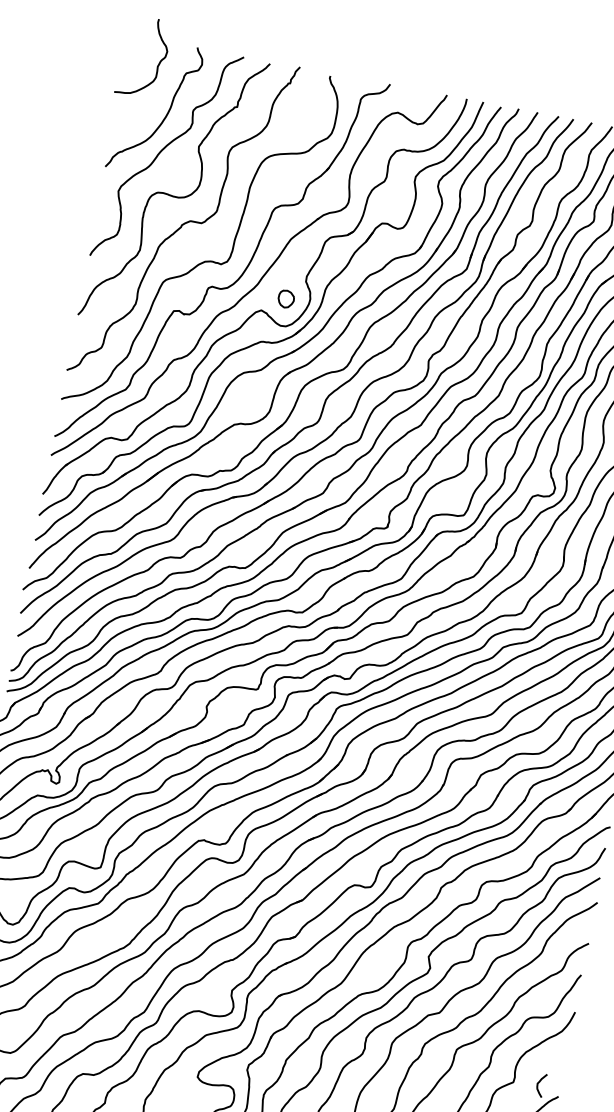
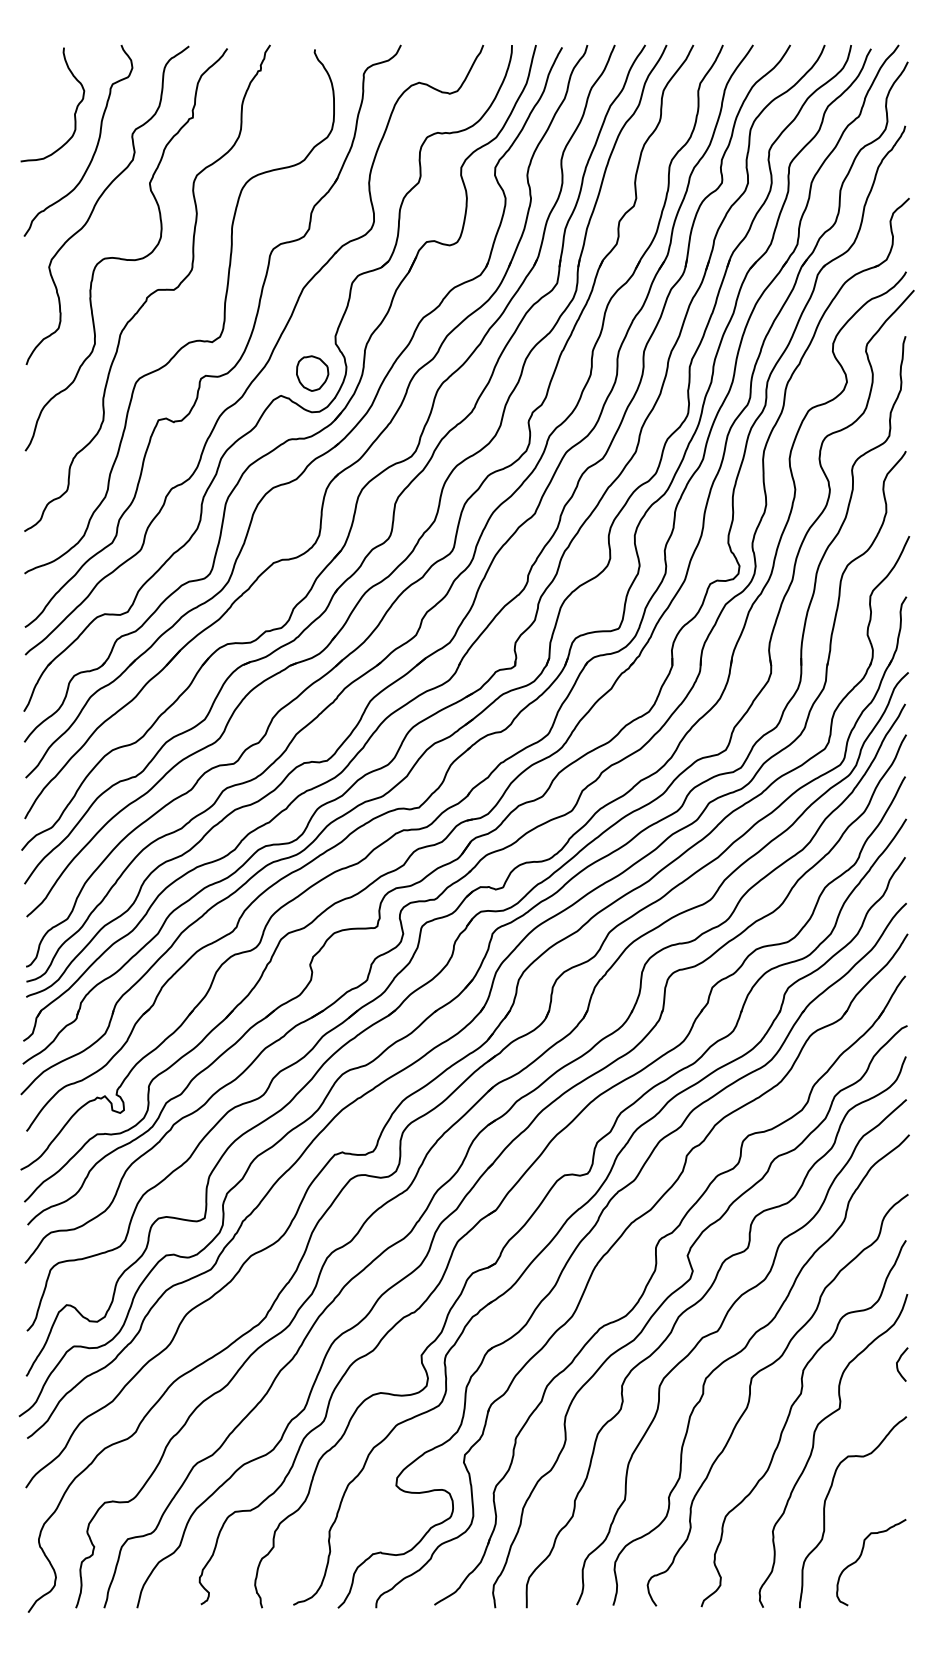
curve: (157, 65) -> (74, 112), moved
part: (286, 299) -> (312, 373), size x1.43
curve: (539, 1082) -> (899, 1361), moved

